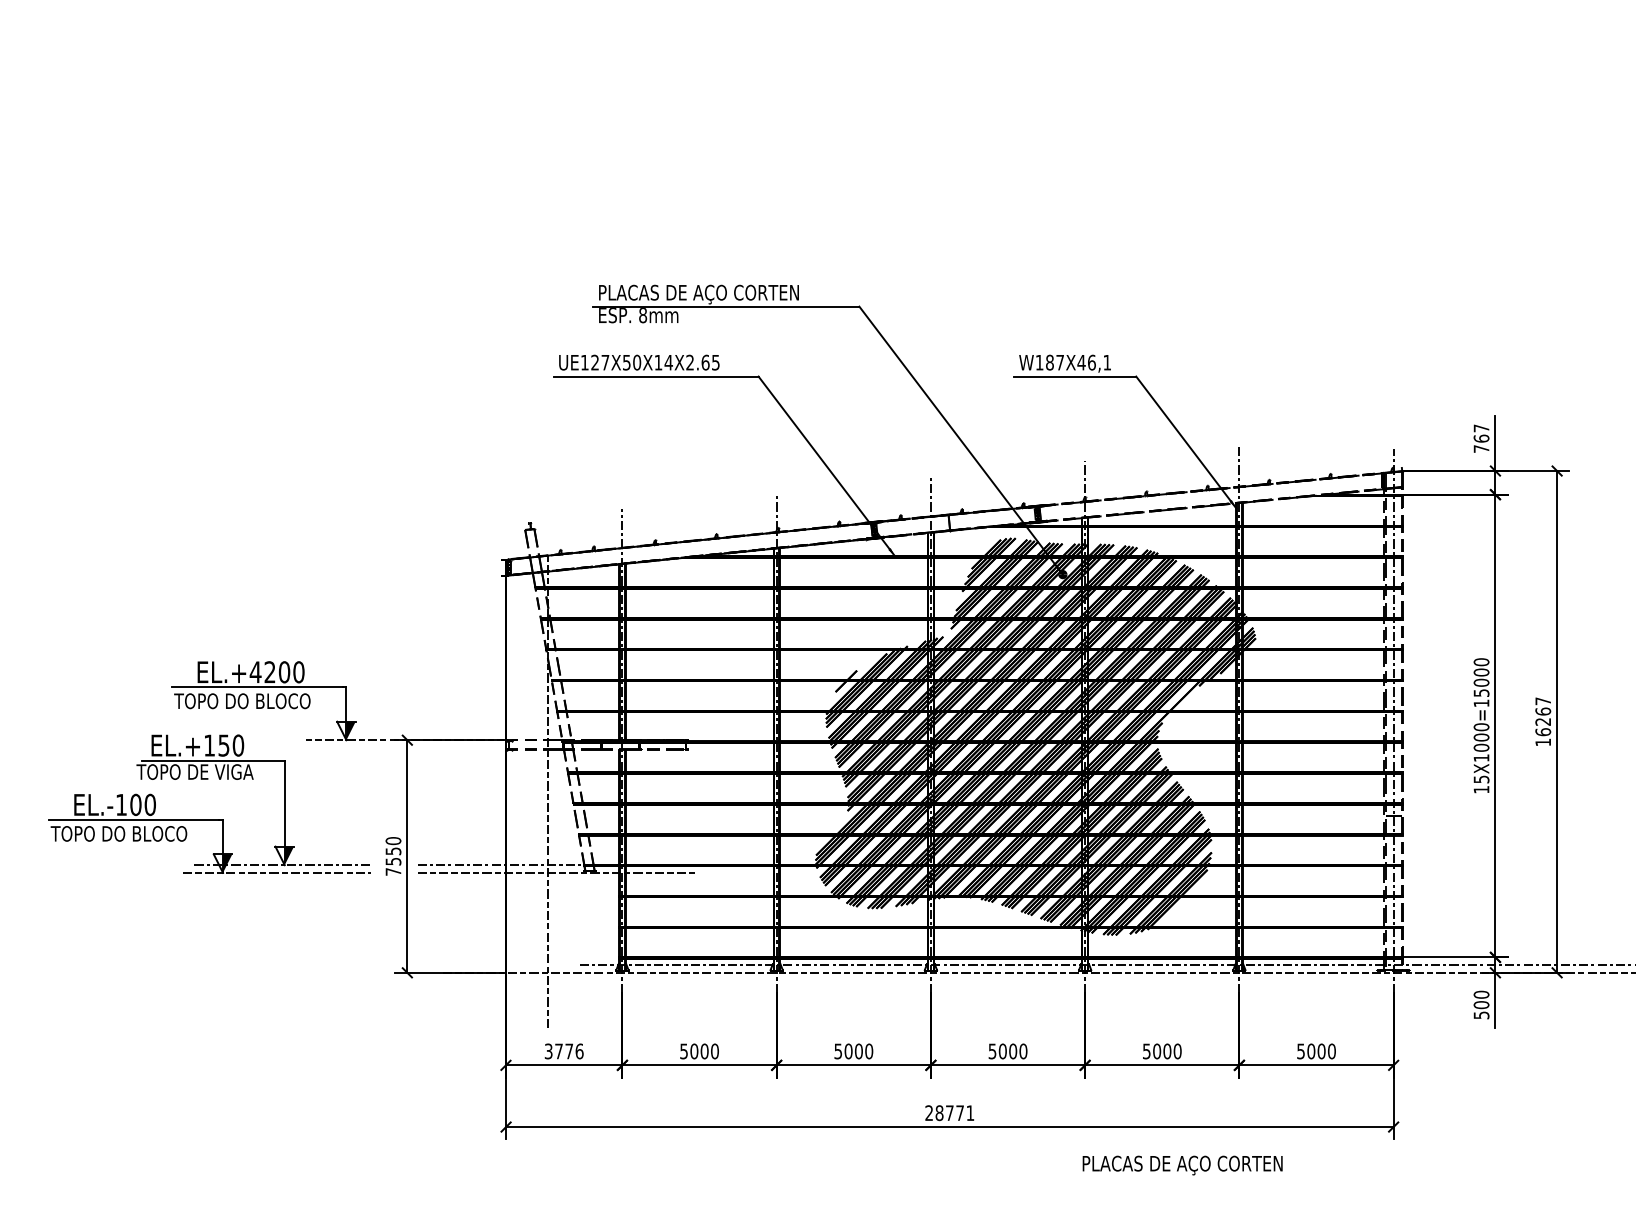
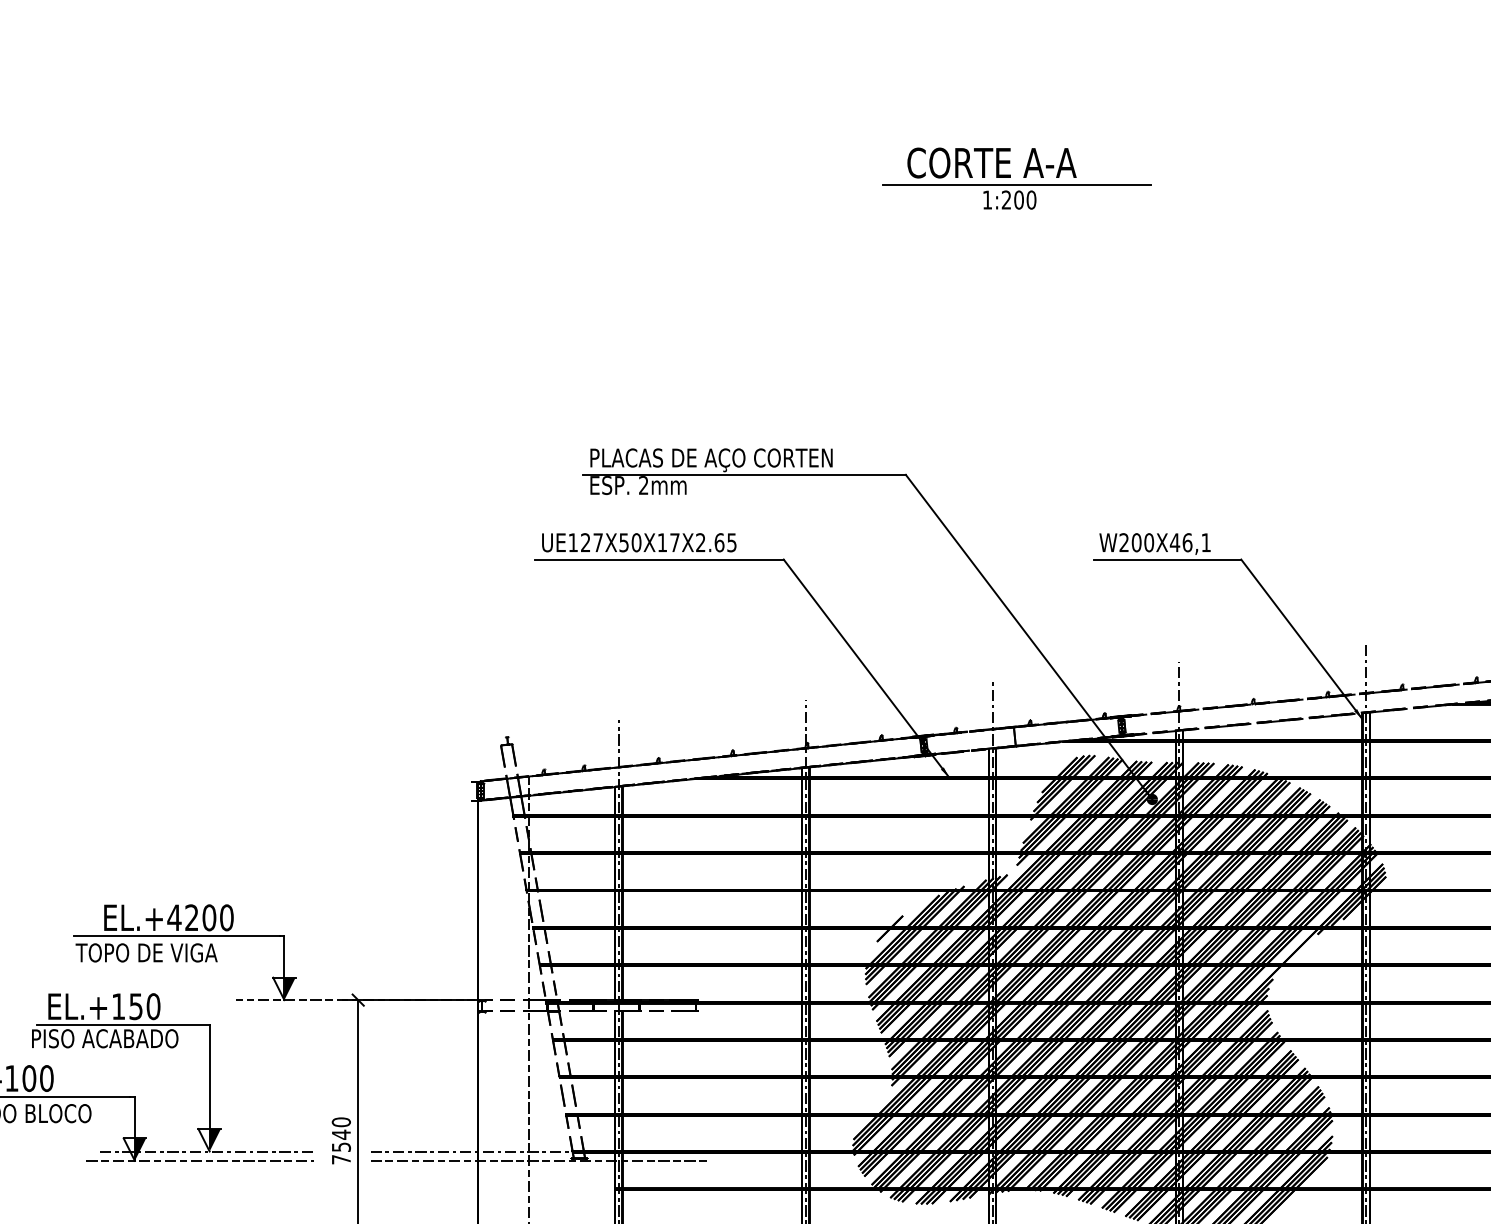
part: (951, 61) -> (1017, 177), added
text: (643, 315) -> (644, 485), 8mm -> 2mm
text: (668, 362) -> (674, 542), UE127X50X14X2.65 -> UE127X50X17X2.65
text: (1049, 362) -> (1136, 542), W187X46,1 -> W200X46,1
text: (273, 701) -> (196, 953), TOPO DO BLOCO -> TOPO DE VIGA
text: (197, 771) -> (103, 1038), TOPO DE VIGA -> PISO ACABADO
text: (393, 851) -> (341, 1134), 7550 -> 7540

